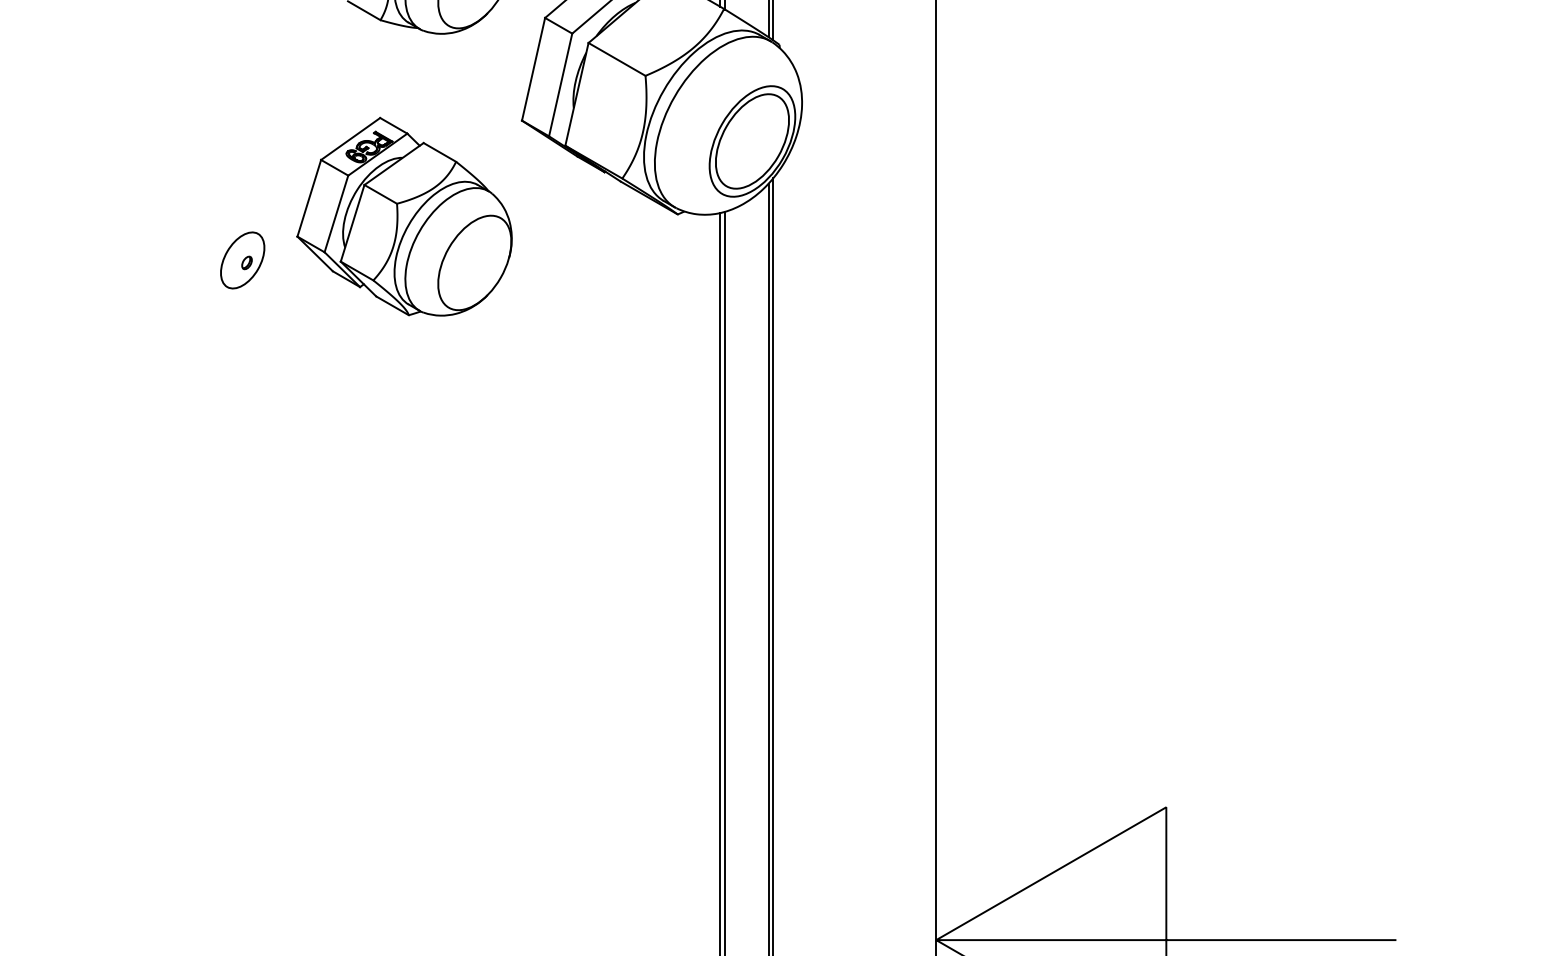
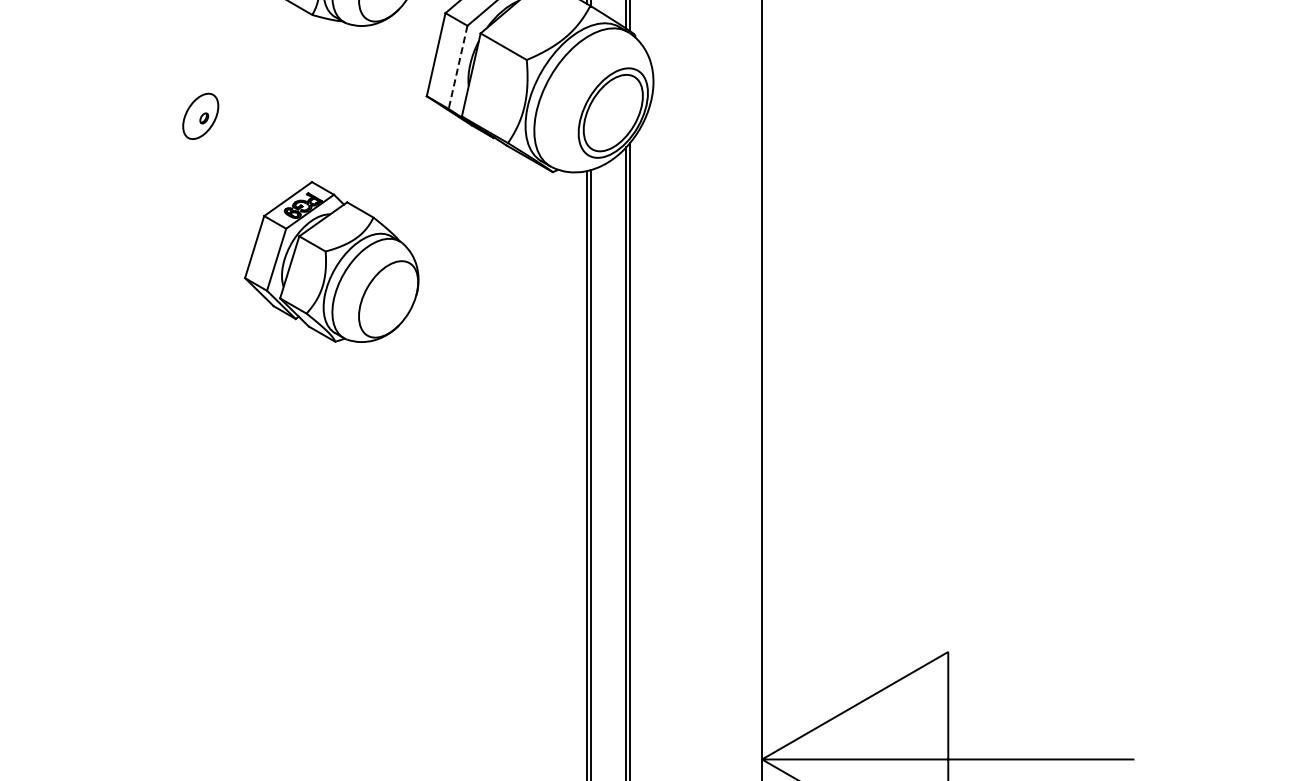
line: (561, 85) -> (458, 67), solid -> dashed
part: (404, 216) -> (331, 261), moved
part: (242, 259) -> (200, 115), moved

